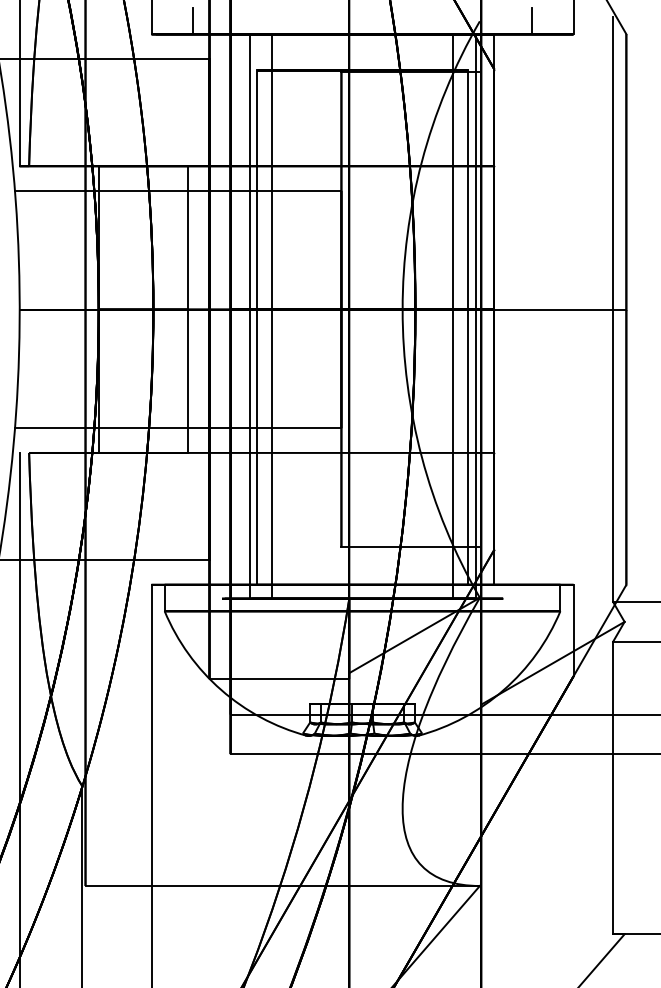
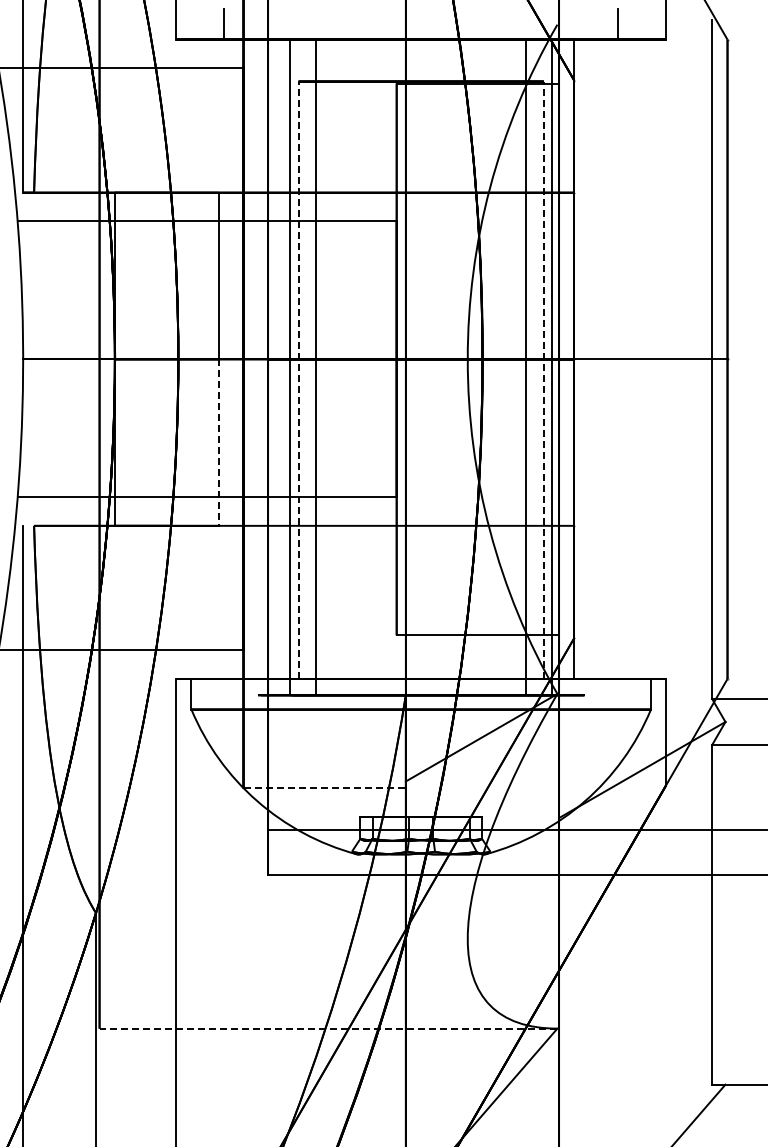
line: (256, 327) -> (298, 380), solid -> dashed
line: (467, 327) -> (543, 380), solid -> dashed
line: (187, 382) -> (218, 443), solid -> dashed
line: (280, 679) -> (325, 788), solid -> dashed
line: (282, 885) -> (328, 1028), solid -> dashed

